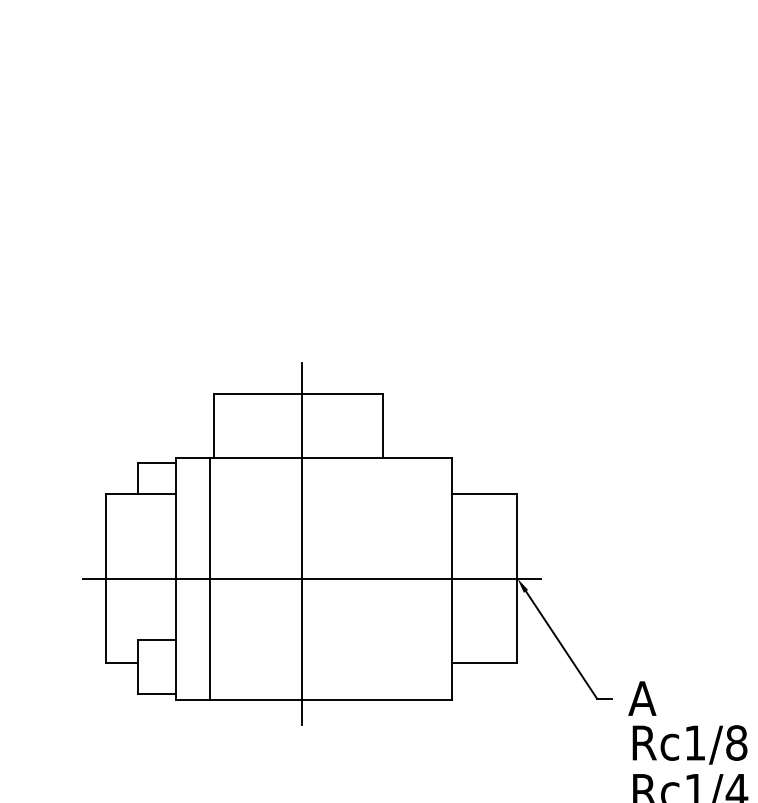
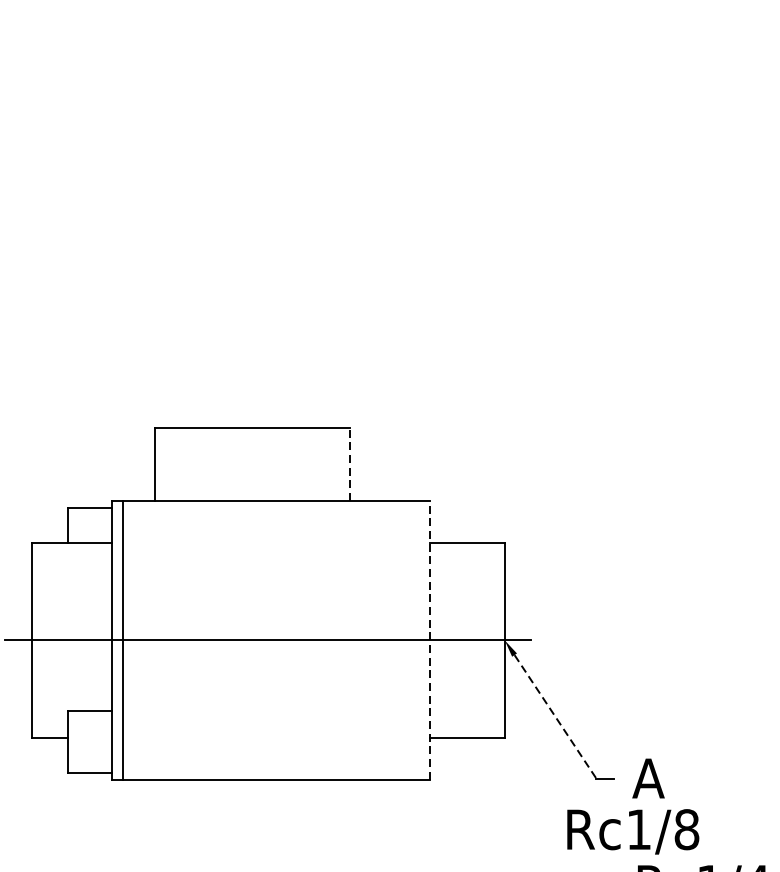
line: (382, 425) -> (349, 464), solid -> dashed
line: (302, 543) -> (257, 600), removed
line: (210, 578) -> (123, 640), moved
line: (452, 578) -> (429, 640), solid -> dashed
line: (561, 645) -> (555, 717), solid -> dashed
text: (689, 744) -> (632, 831), moved

